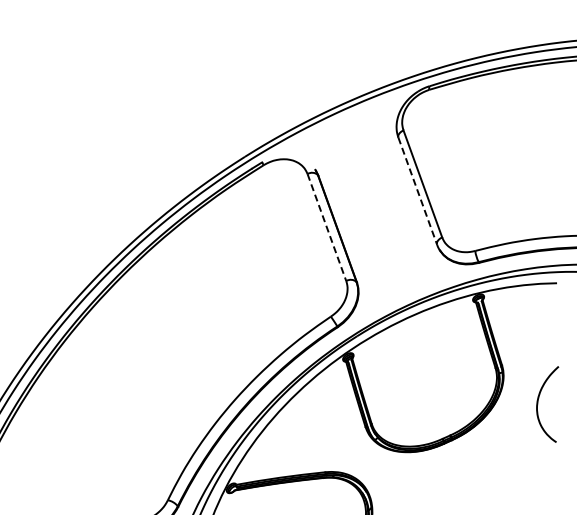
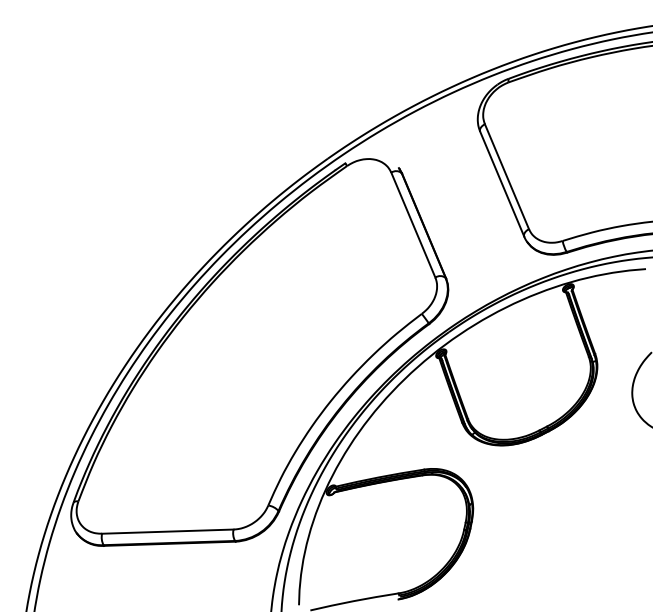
line: (418, 191) -> (502, 184), dashed -> solid
line: (327, 227) -> (413, 225), dashed -> solid

